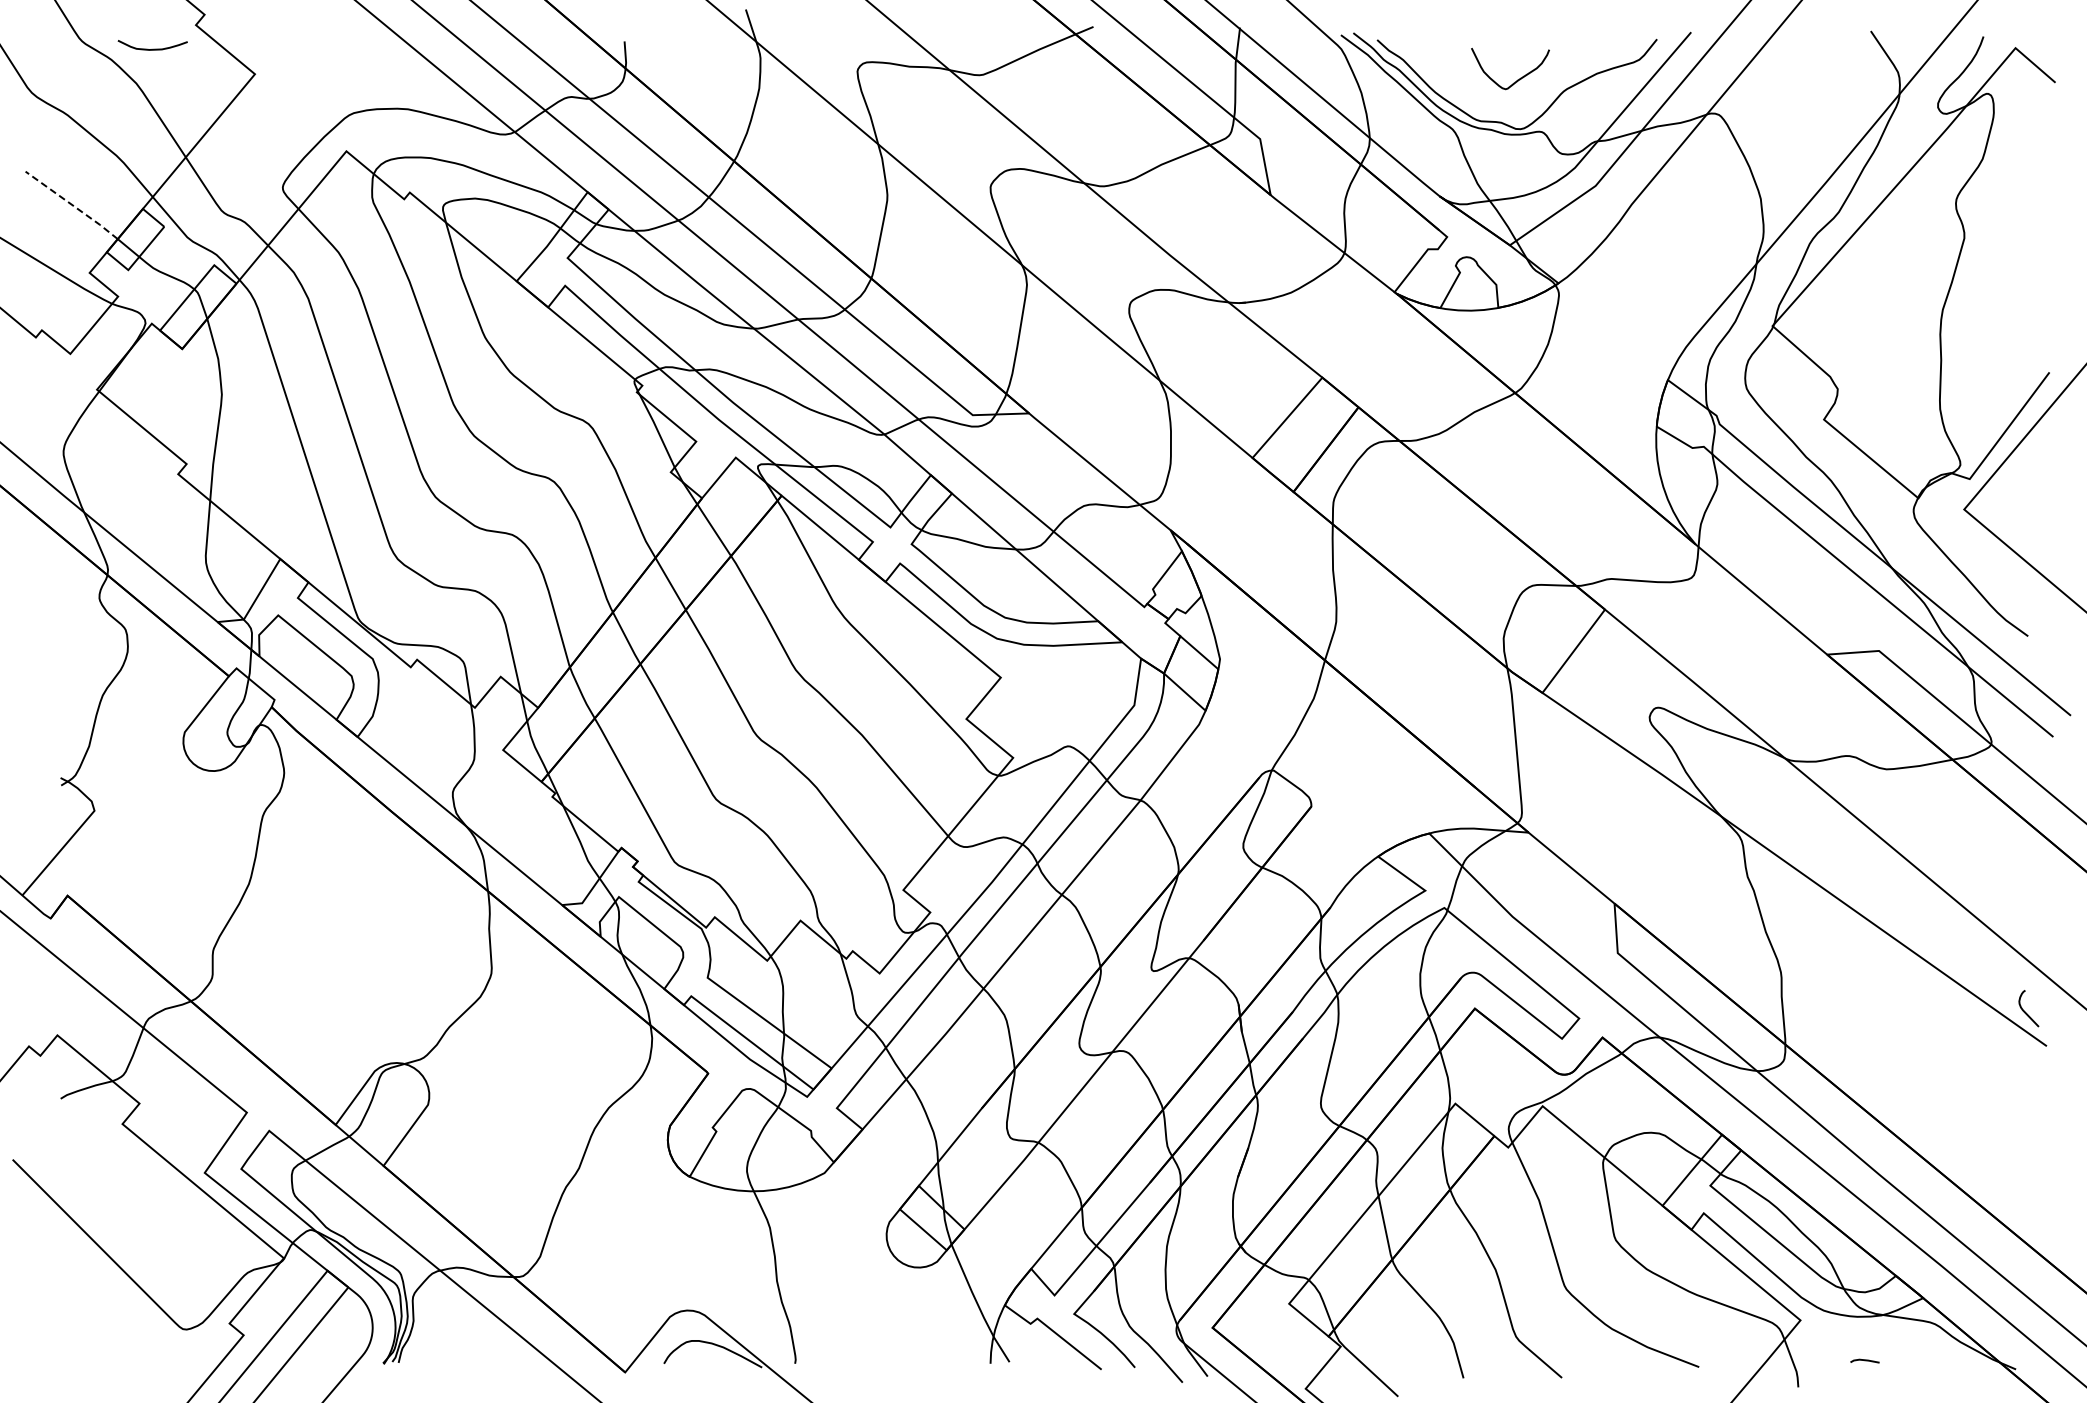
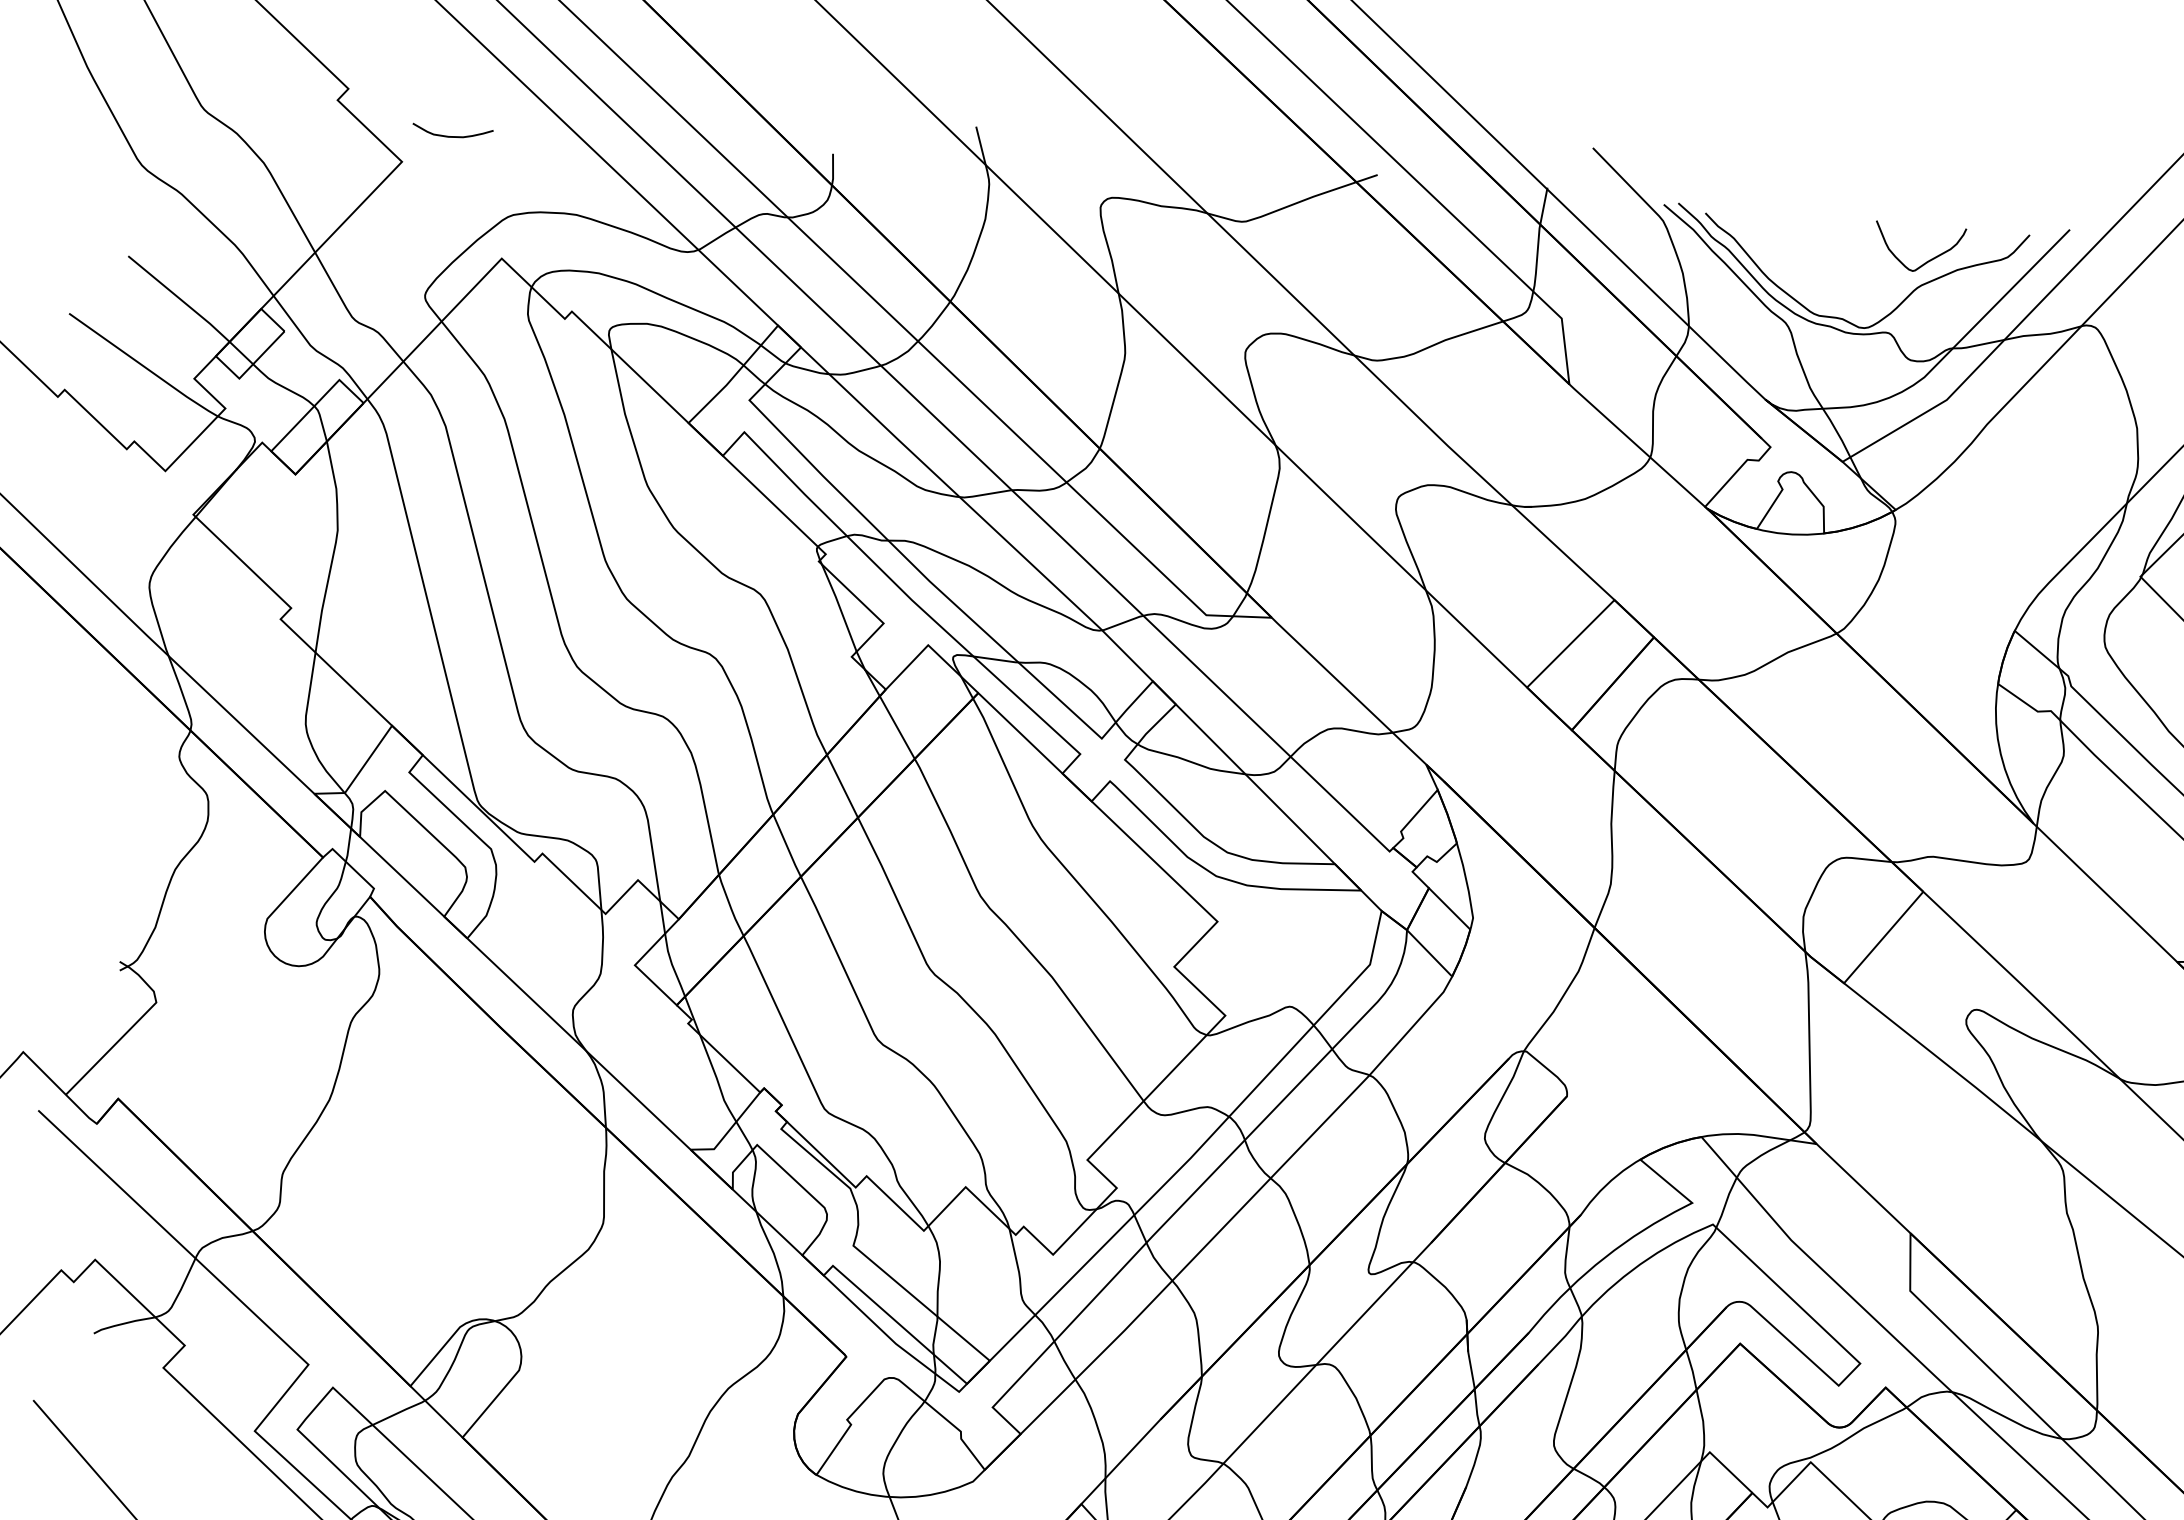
curve: (152, 48) -> (452, 135), moved
curve: (1517, 79) -> (1927, 260), moved
line: (72, 205) -> (179, 299), dashed -> solid

